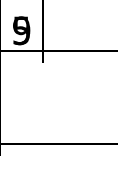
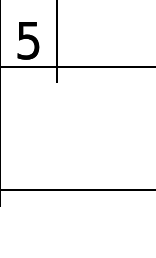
text: (21, 30) -> (28, 40), 9 -> 5

